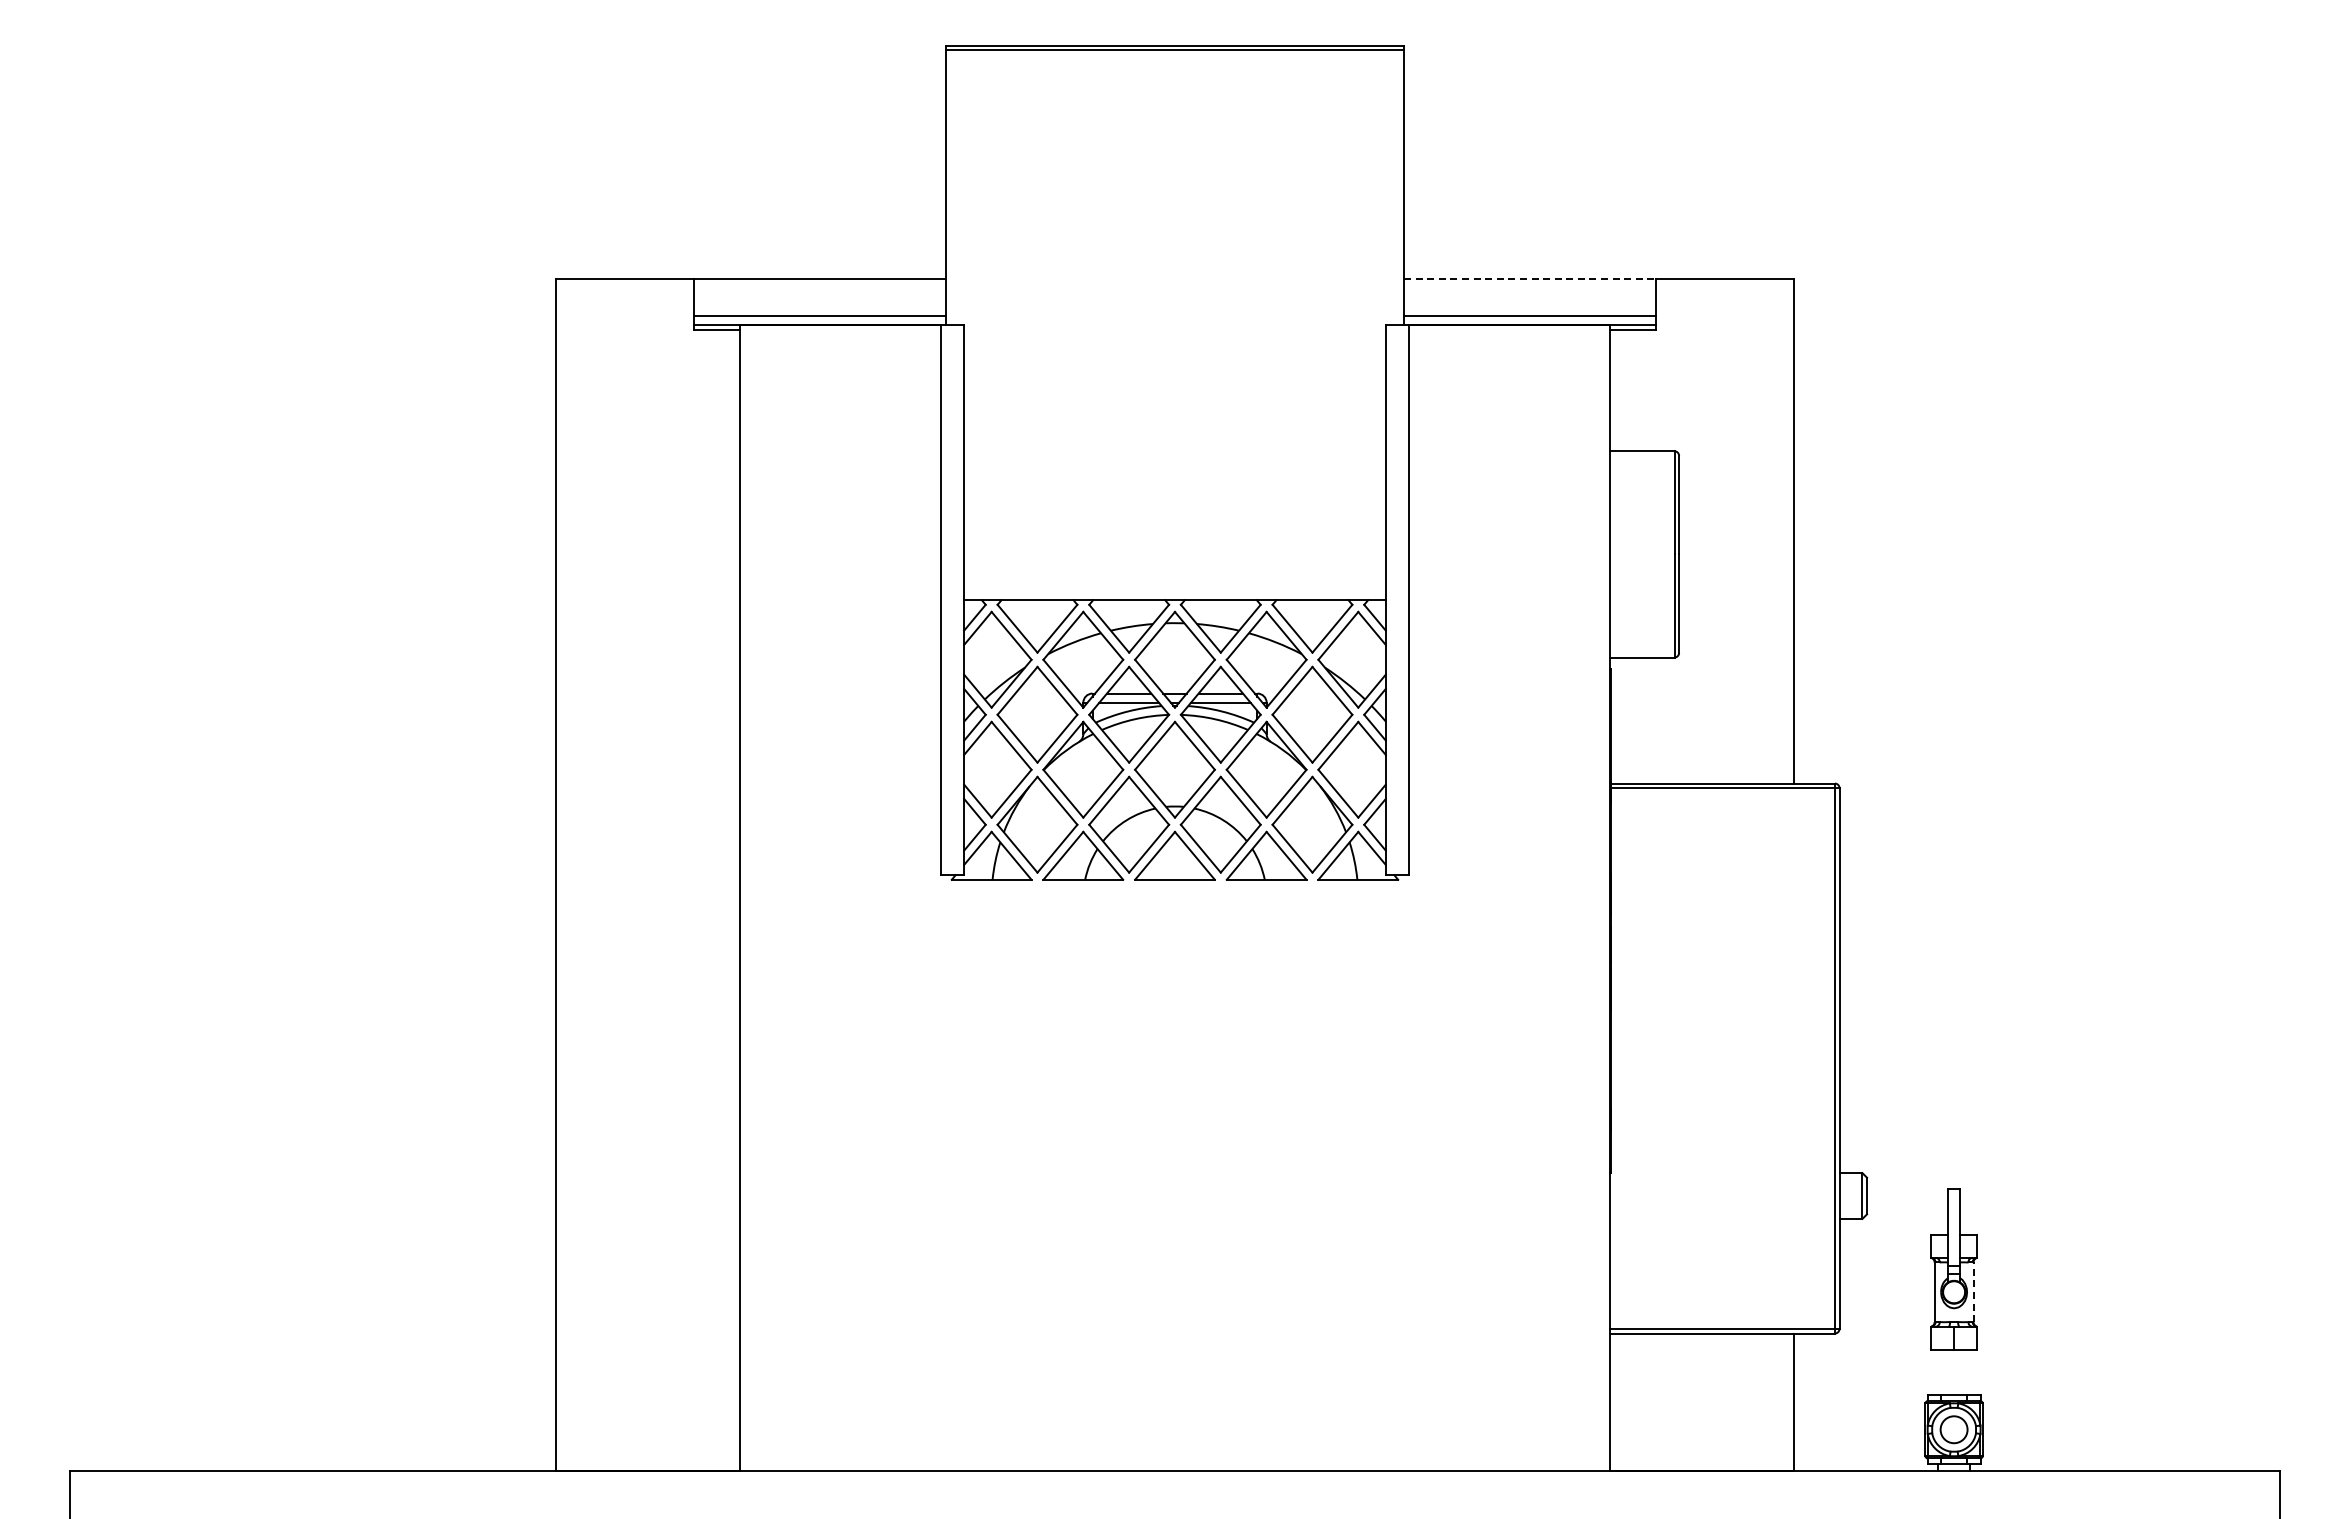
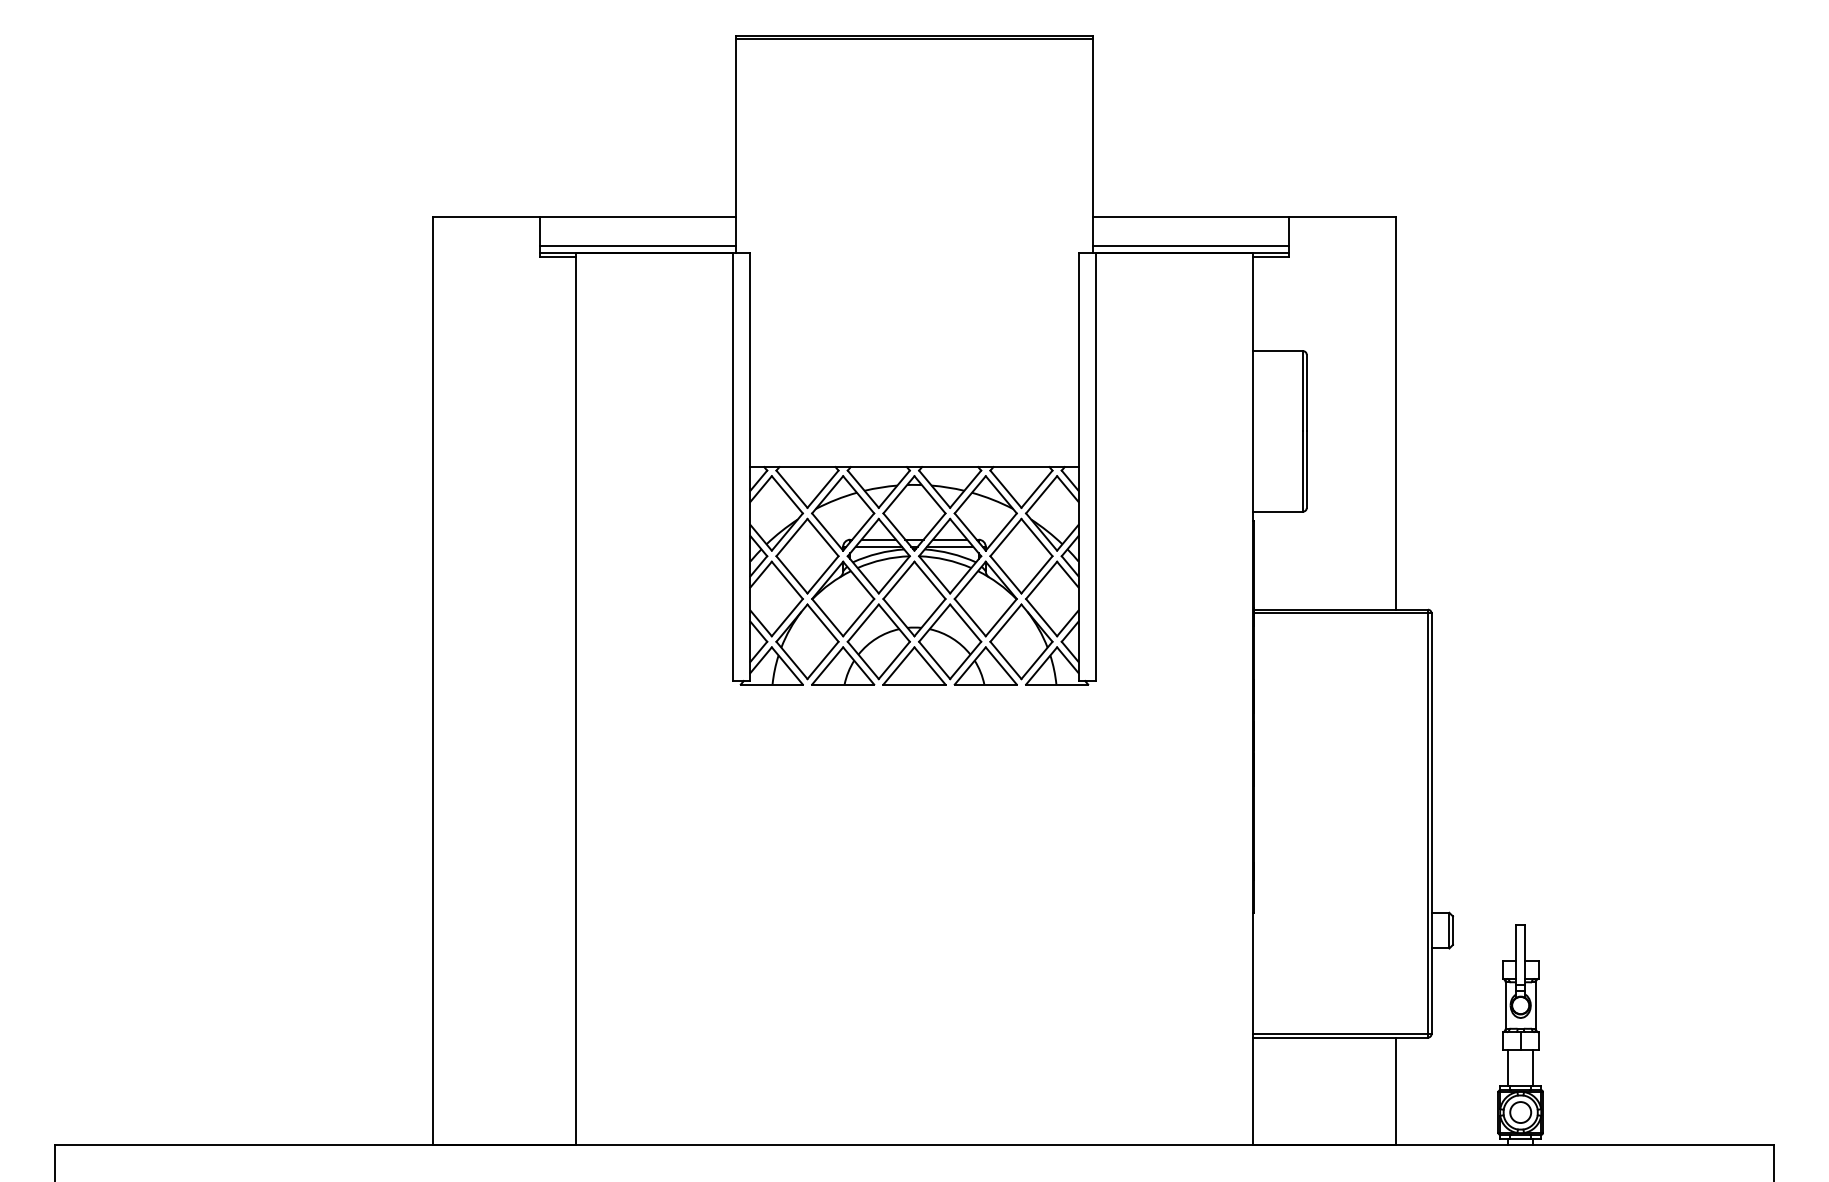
line: (1530, 279) -> (1191, 217), dashed -> solid
line: (1973, 1292) -> (1535, 1005), dashed -> solid
line: (1938, 1372) -> (1508, 1067), added
line: (1970, 1372) -> (1533, 1067), added

